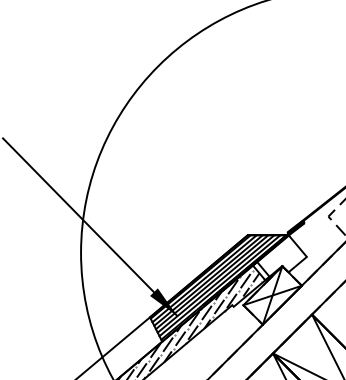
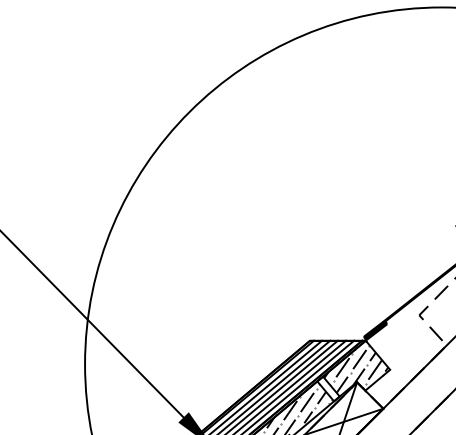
hatch: (281, 256) -> (355, 369), added

